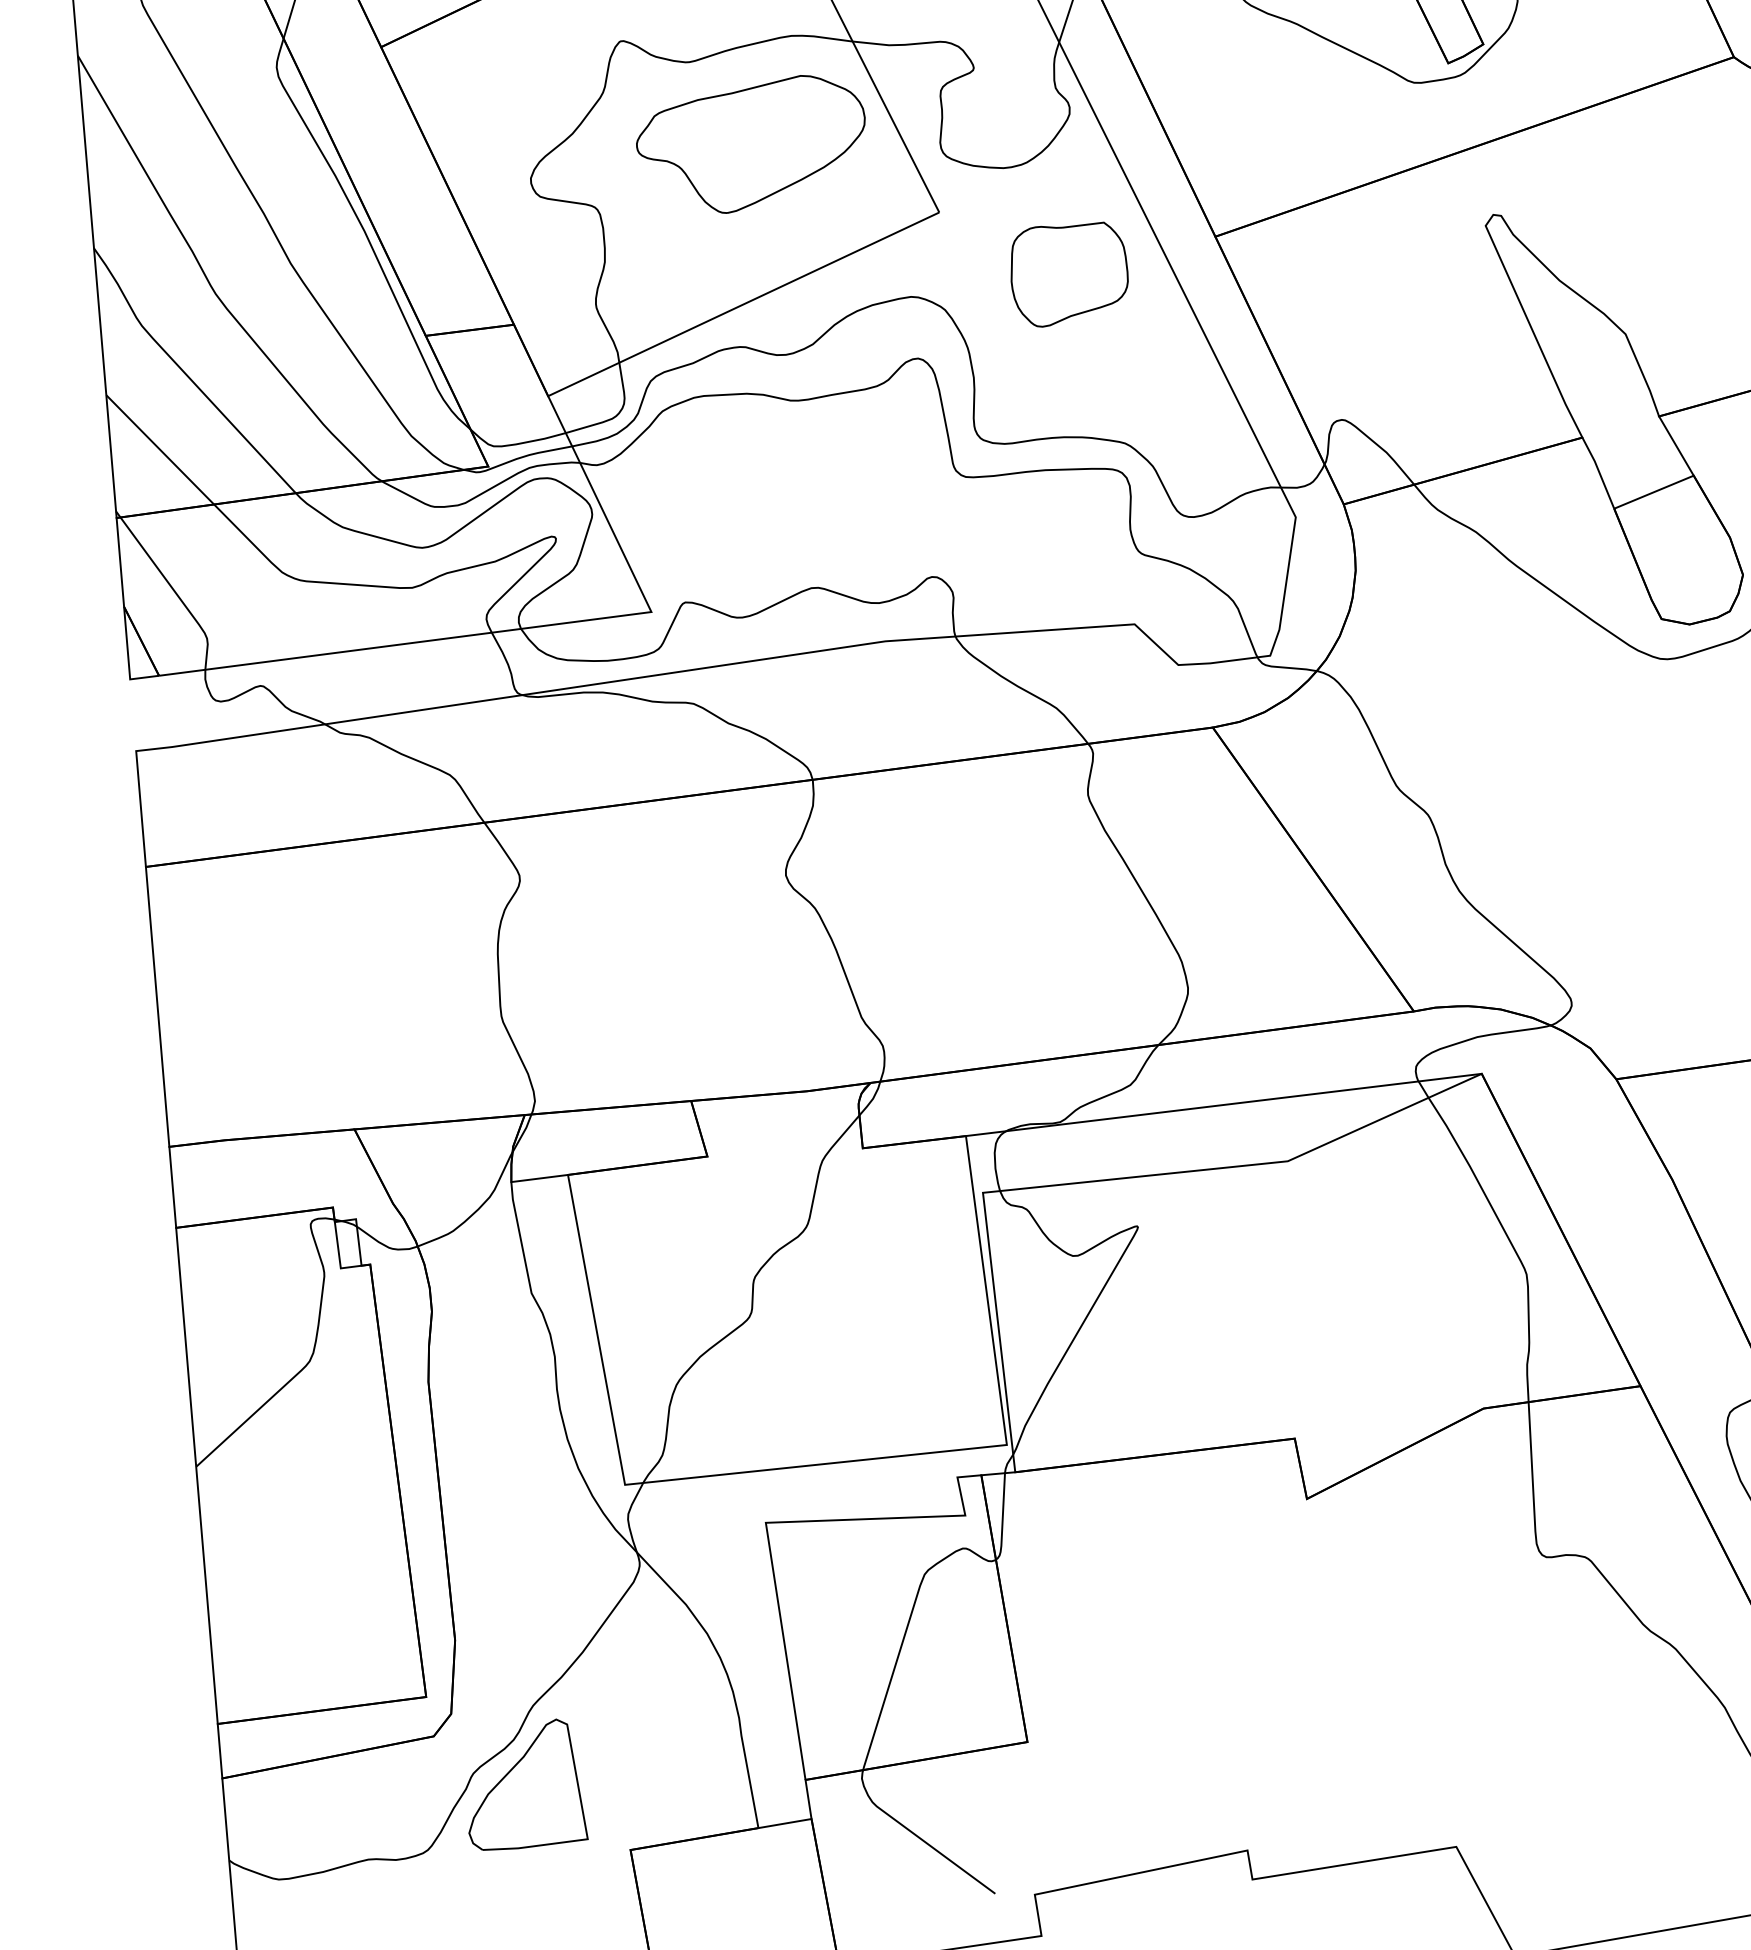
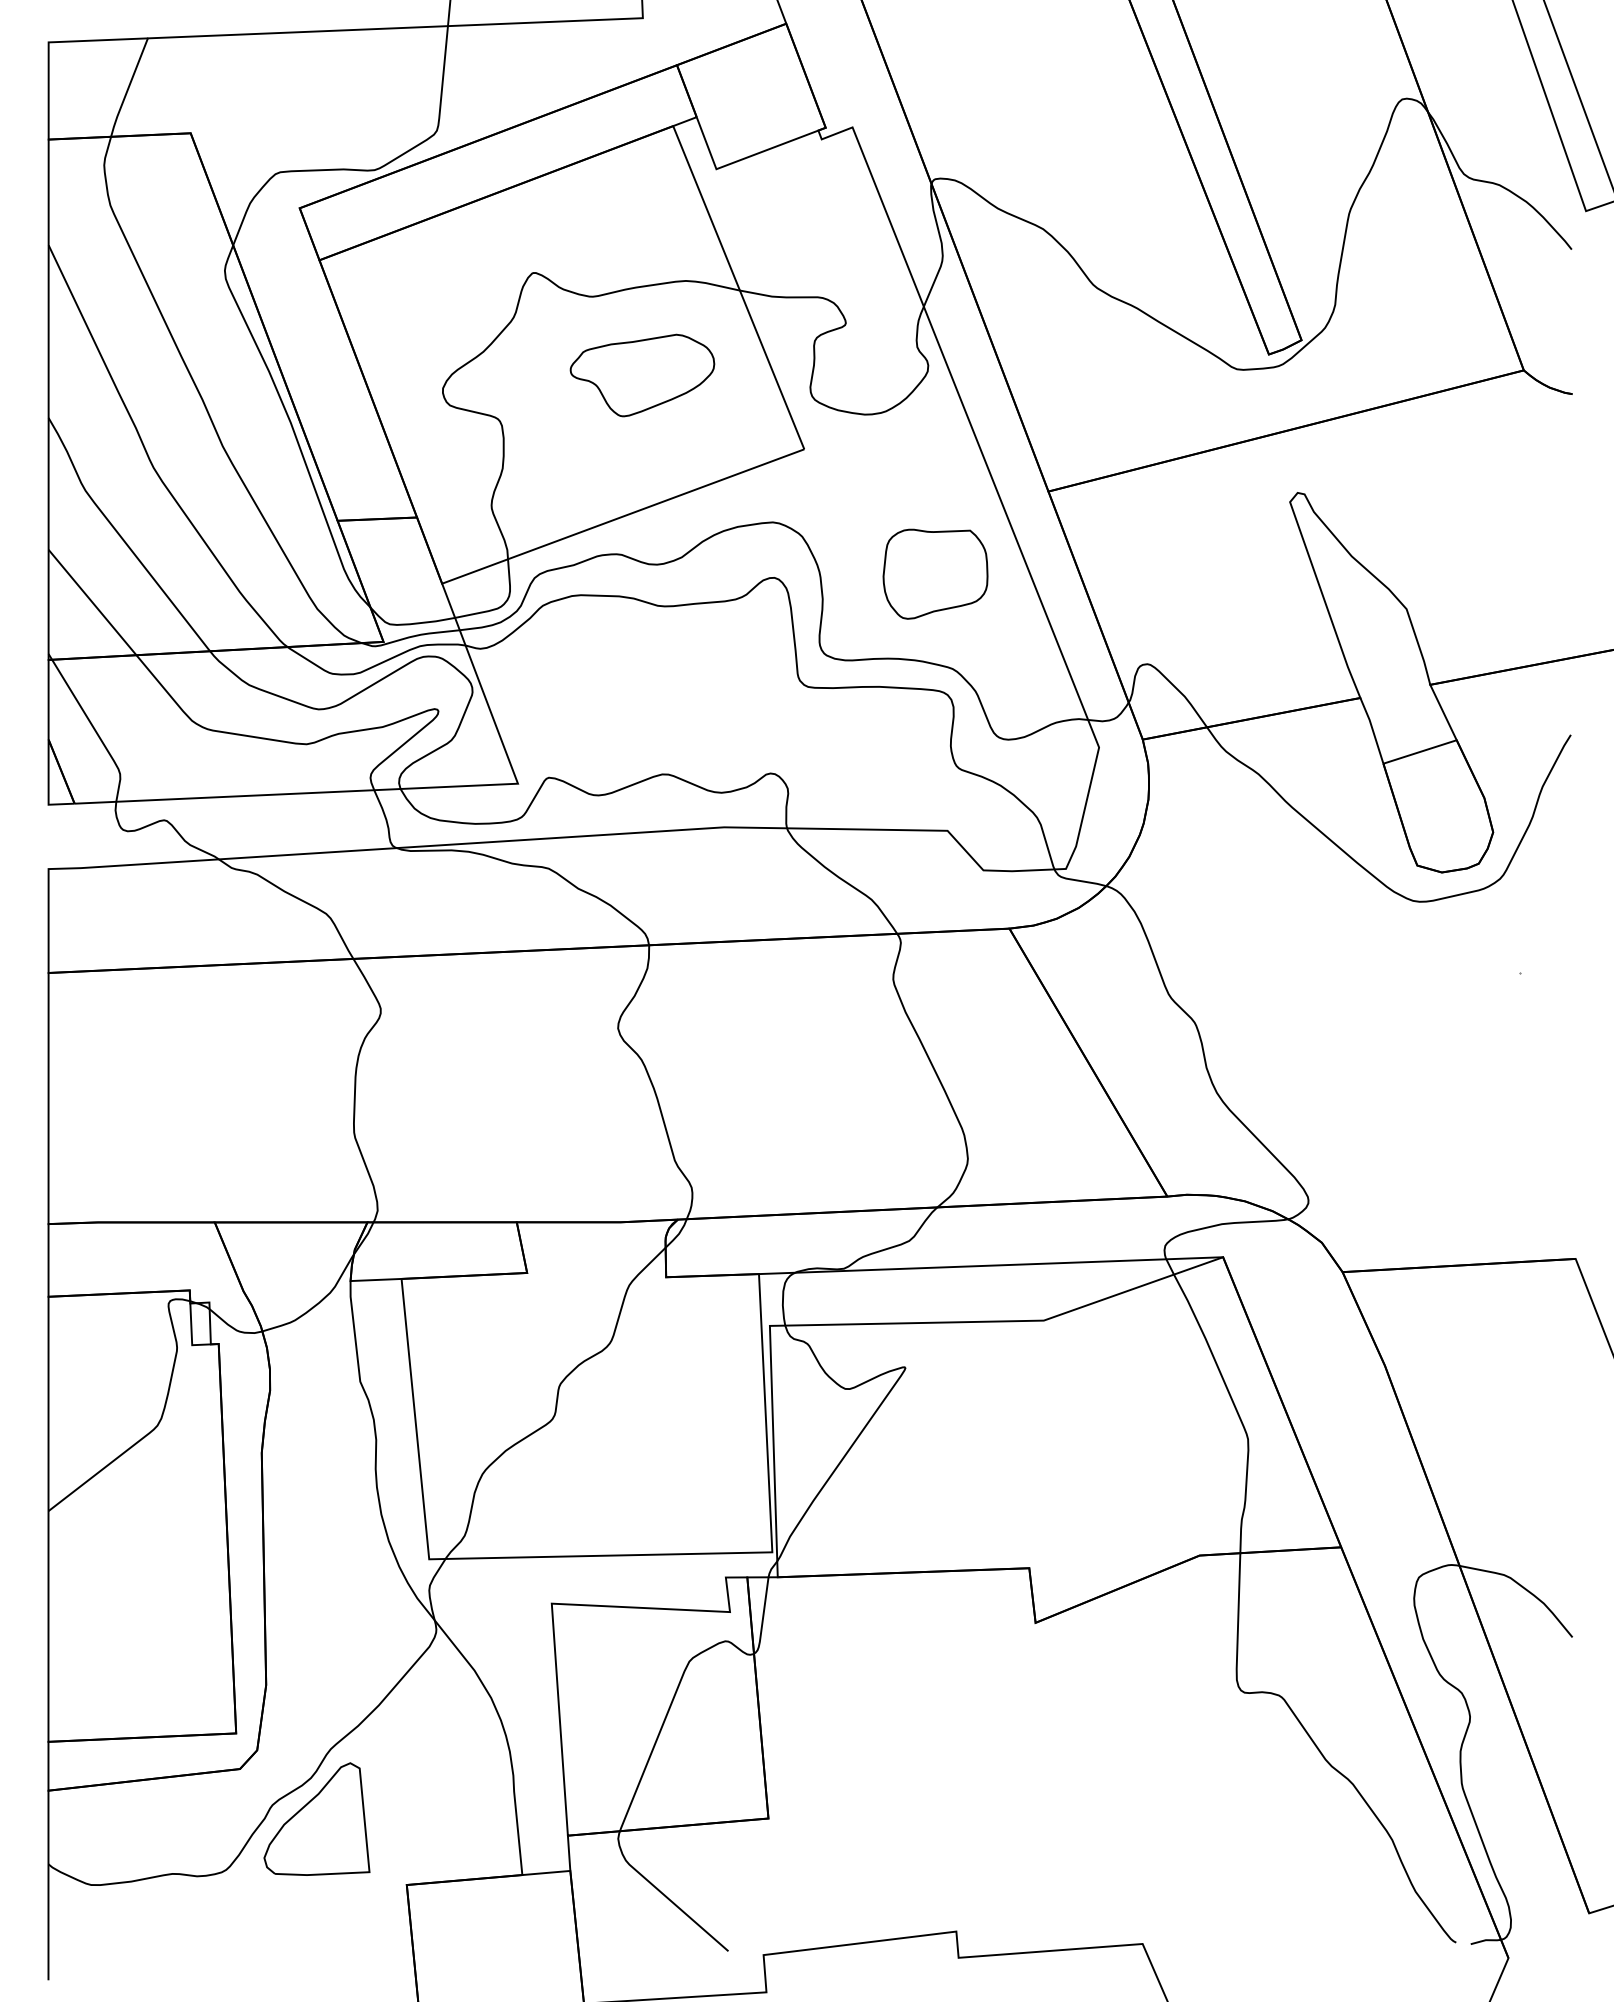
part: (752, 145) -> (642, 375), size x0.7
part: (1069, 273) -> (935, 573), moved

